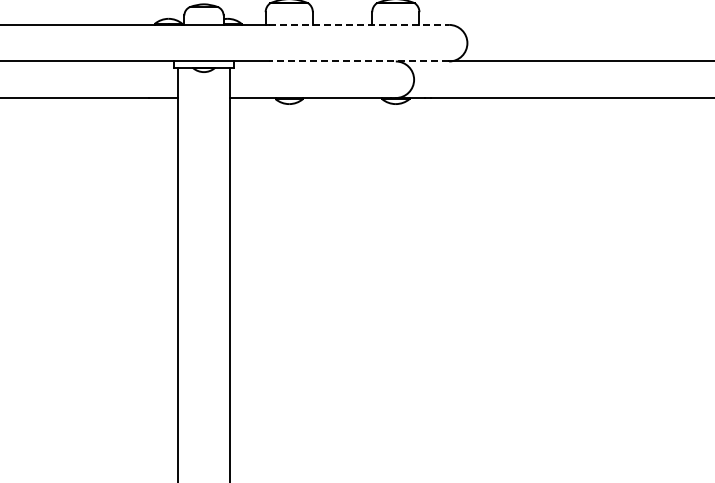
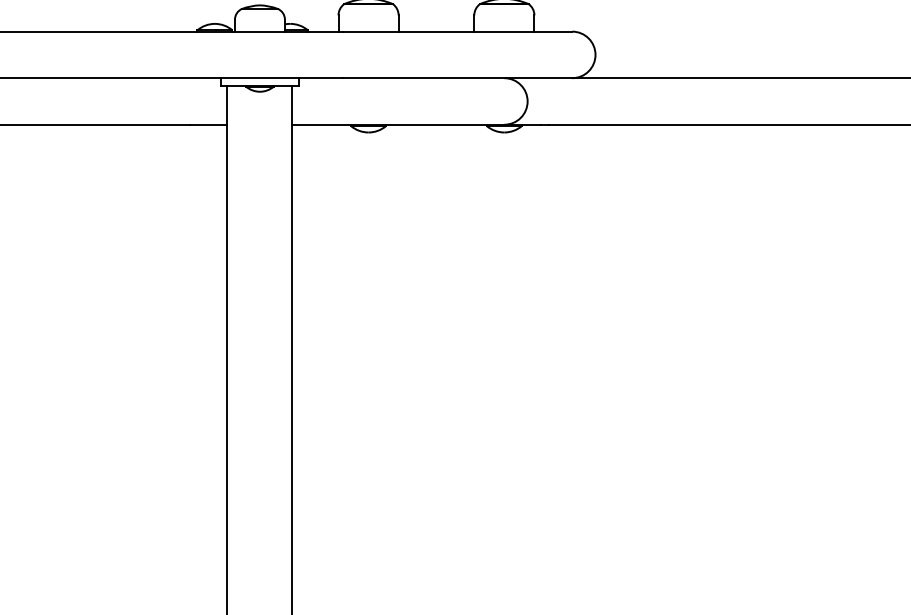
line: (359, 24) -> (458, 31), dashed -> solid
line: (359, 61) -> (458, 78), dashed -> solid

